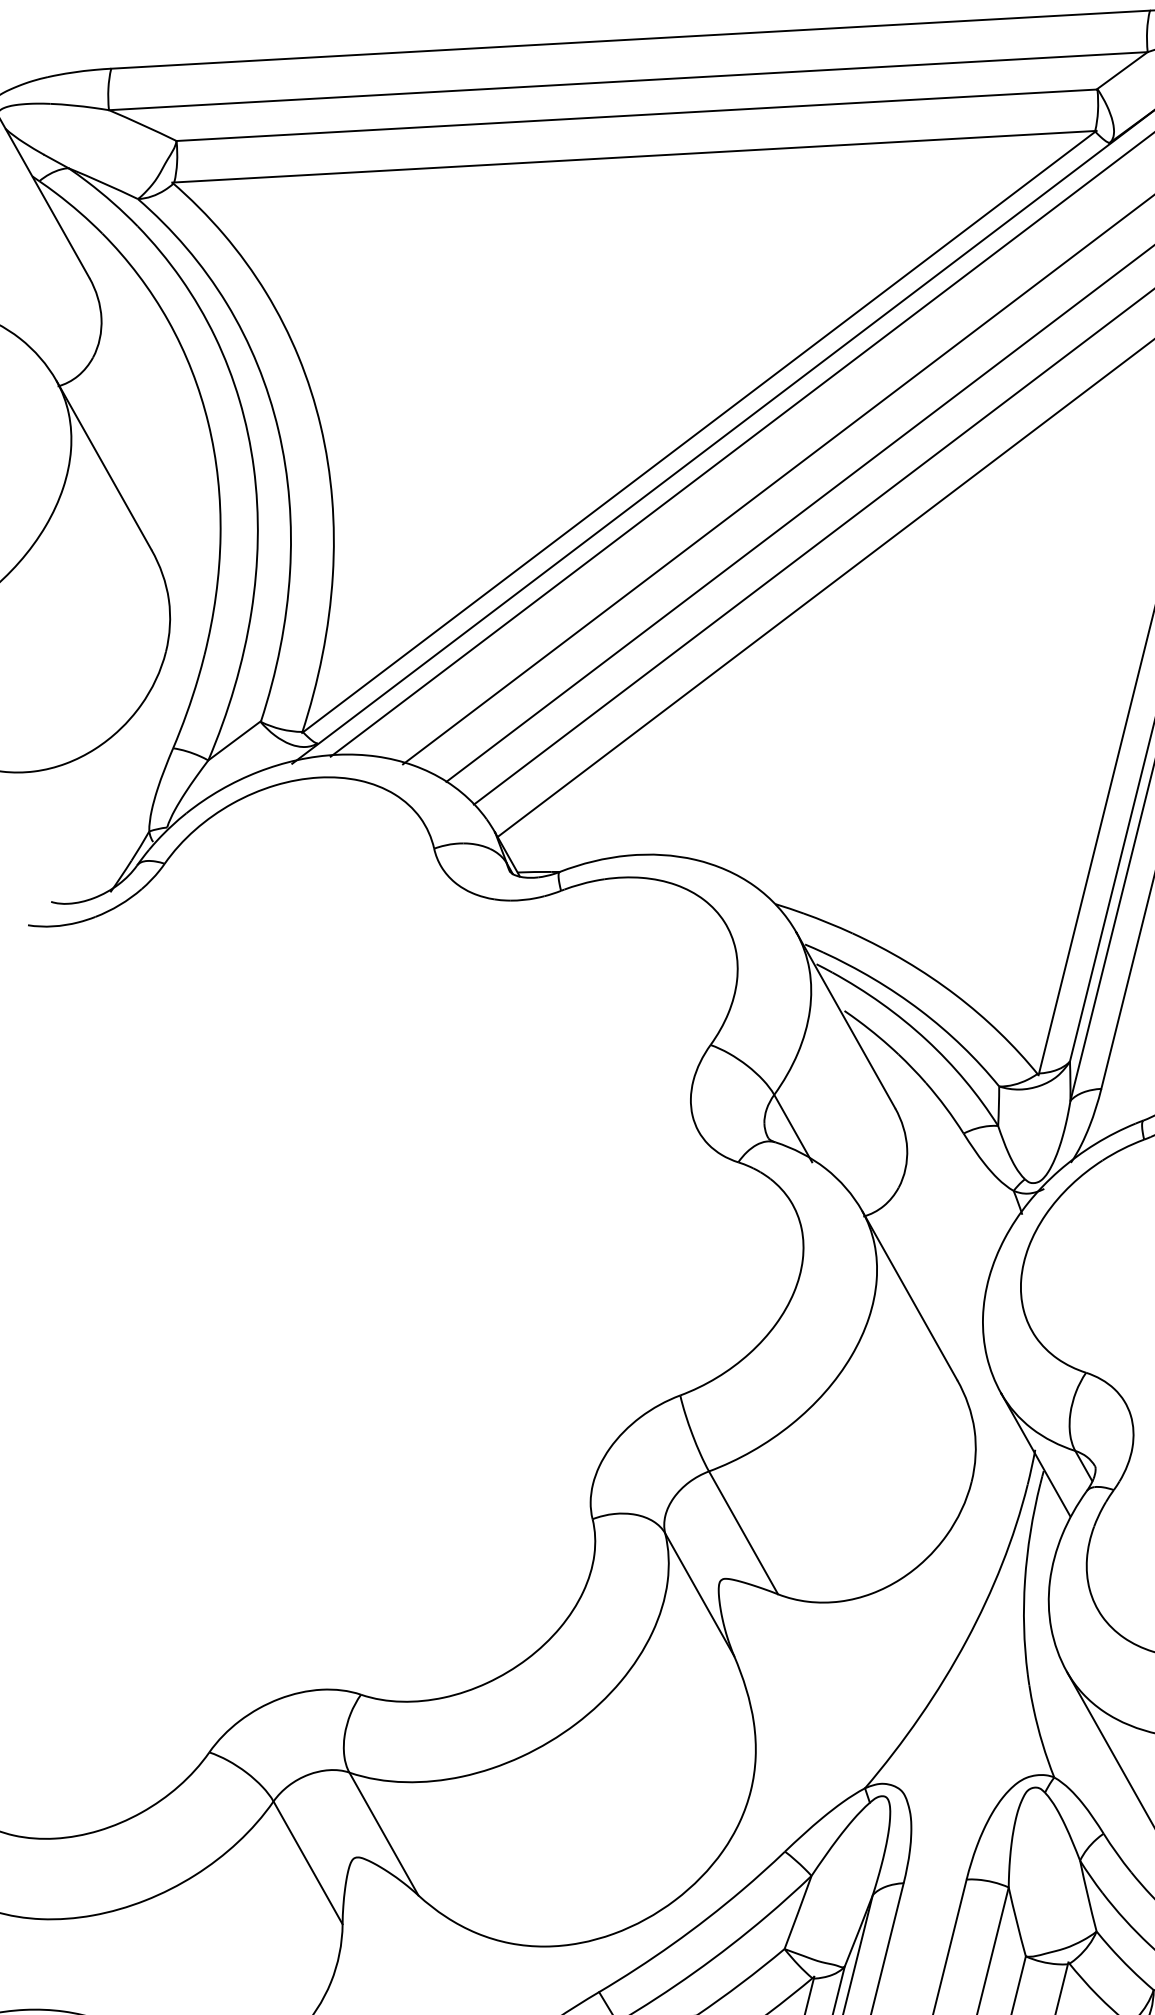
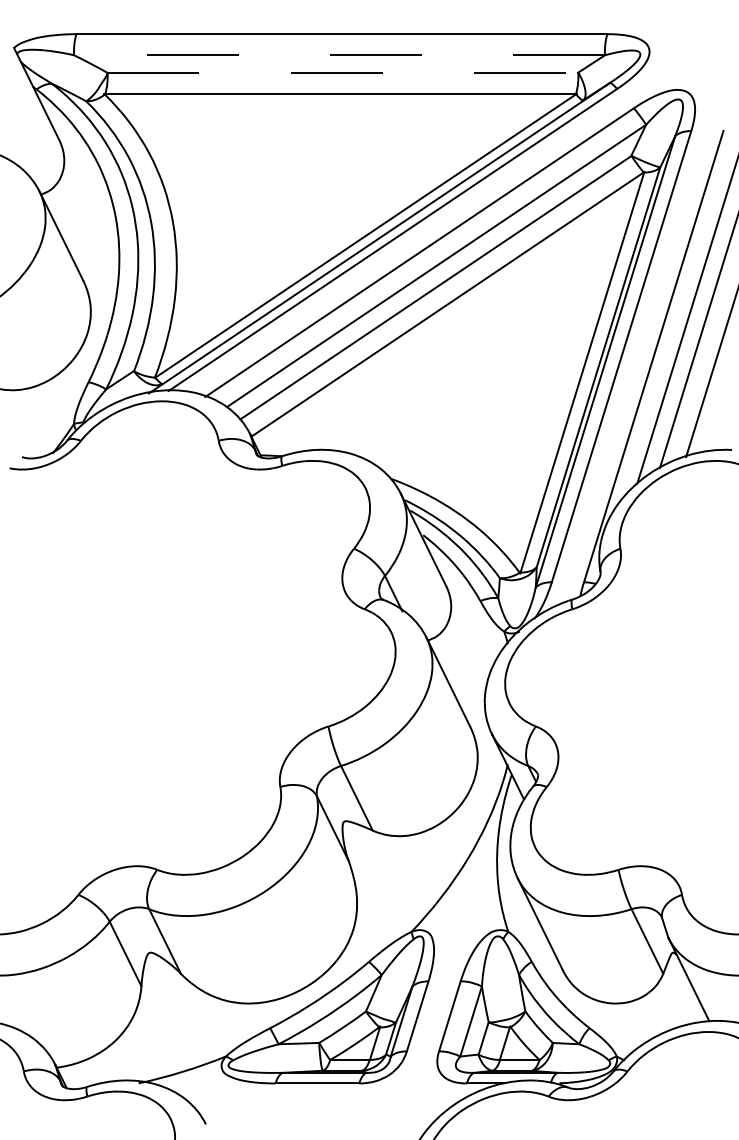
line: (628, 81) -> (339, 55), solid -> dashed
line: (637, 114) -> (343, 72), solid -> dashed

